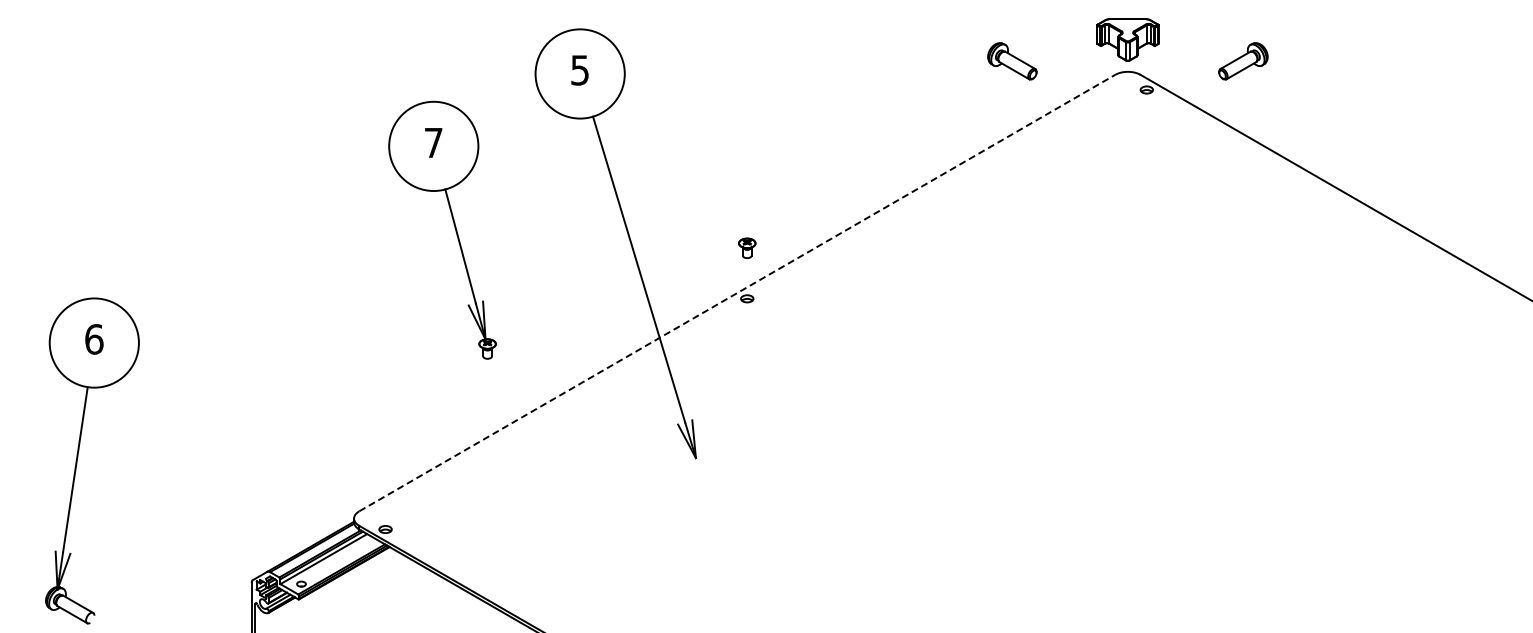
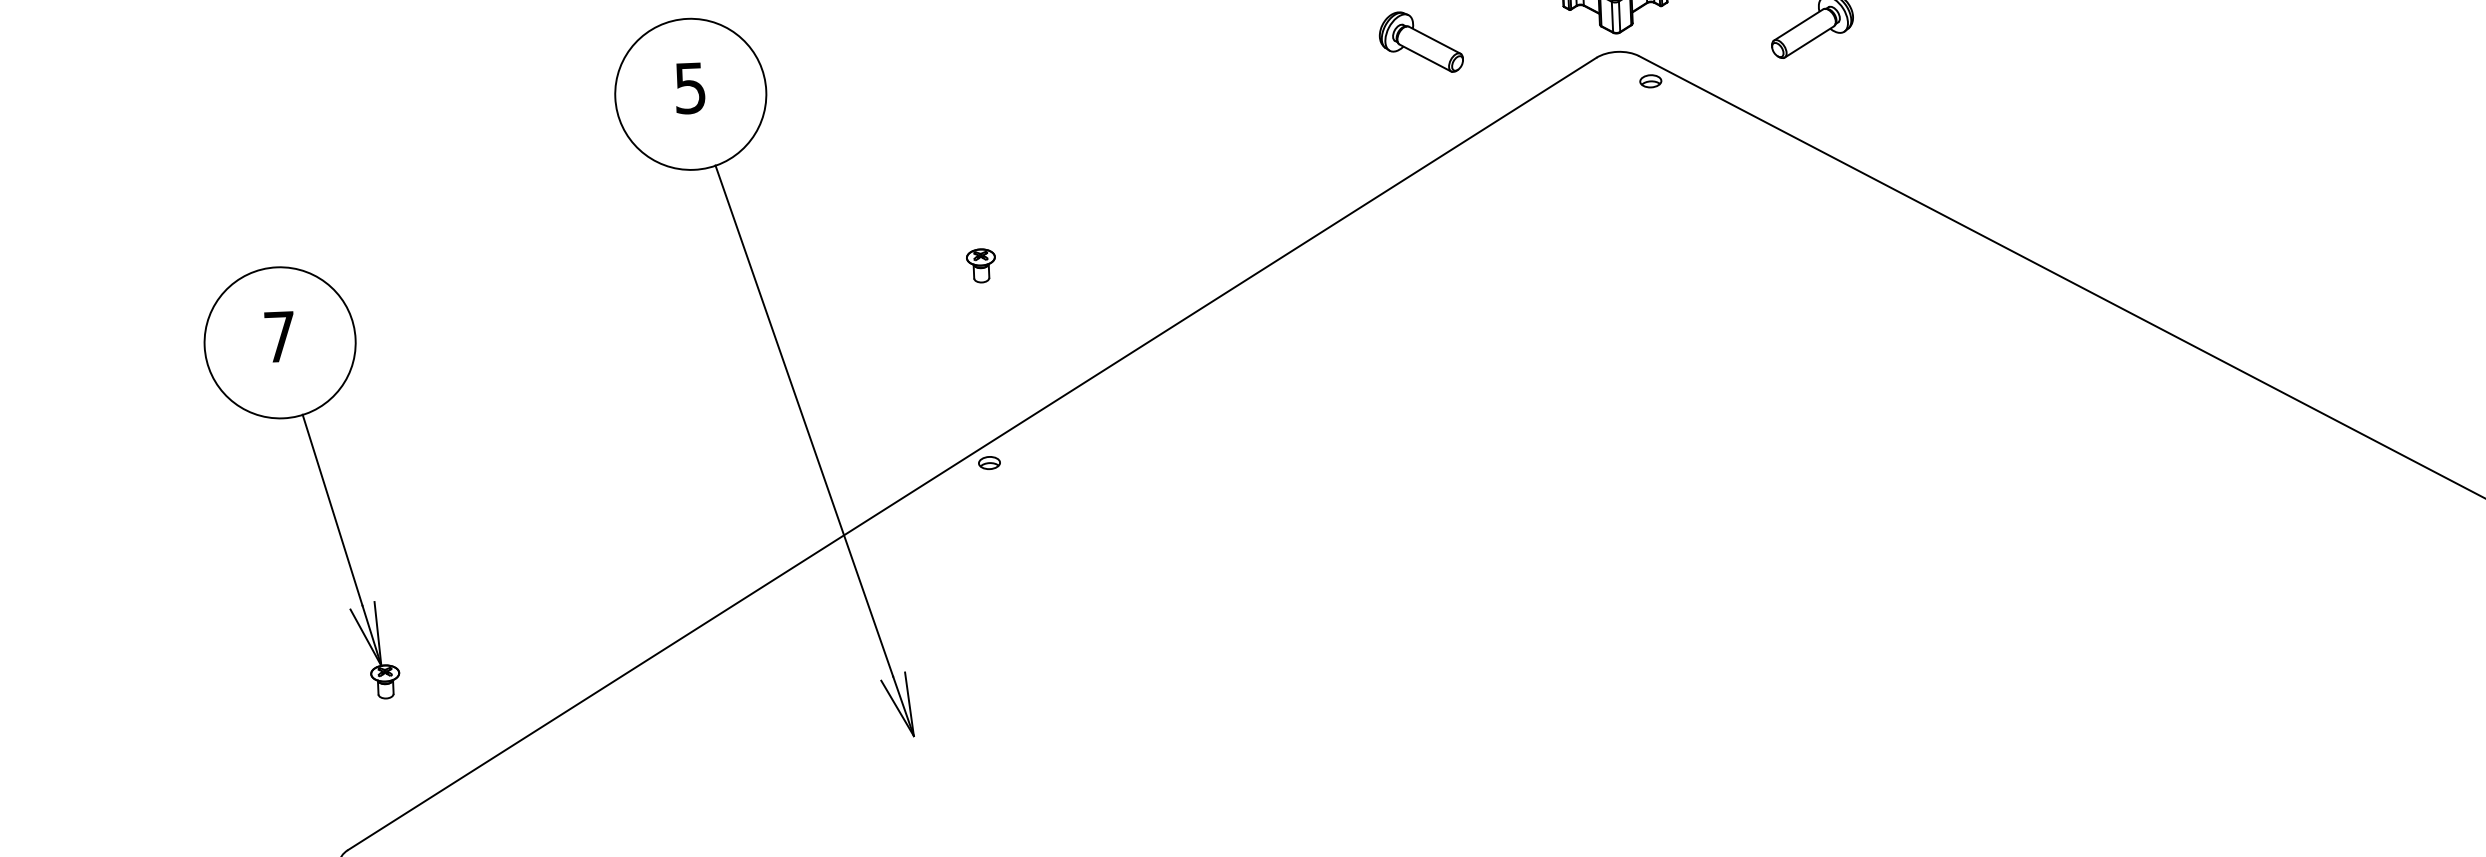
part: (454, 228) -> (321, 480), moved
part: (747, 247) -> (981, 264), moved
line: (737, 292) -> (972, 452), dashed -> solid

